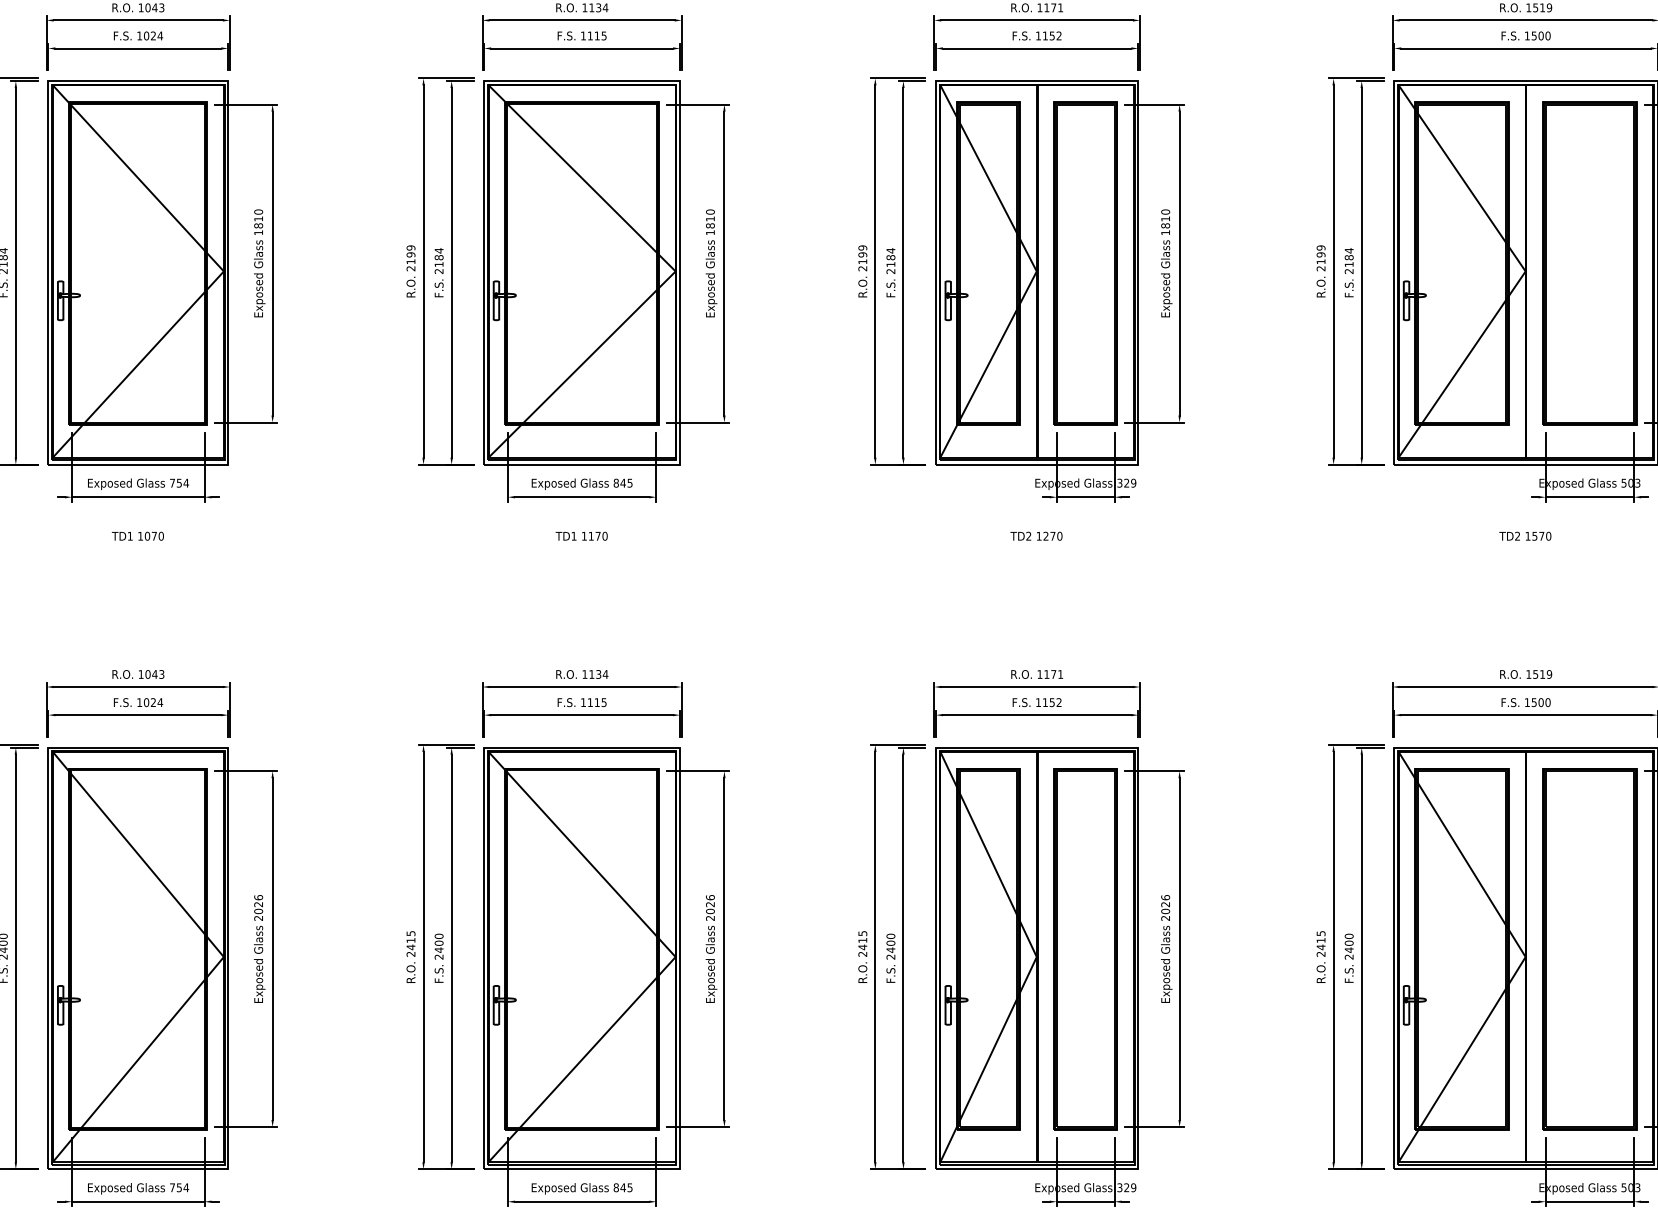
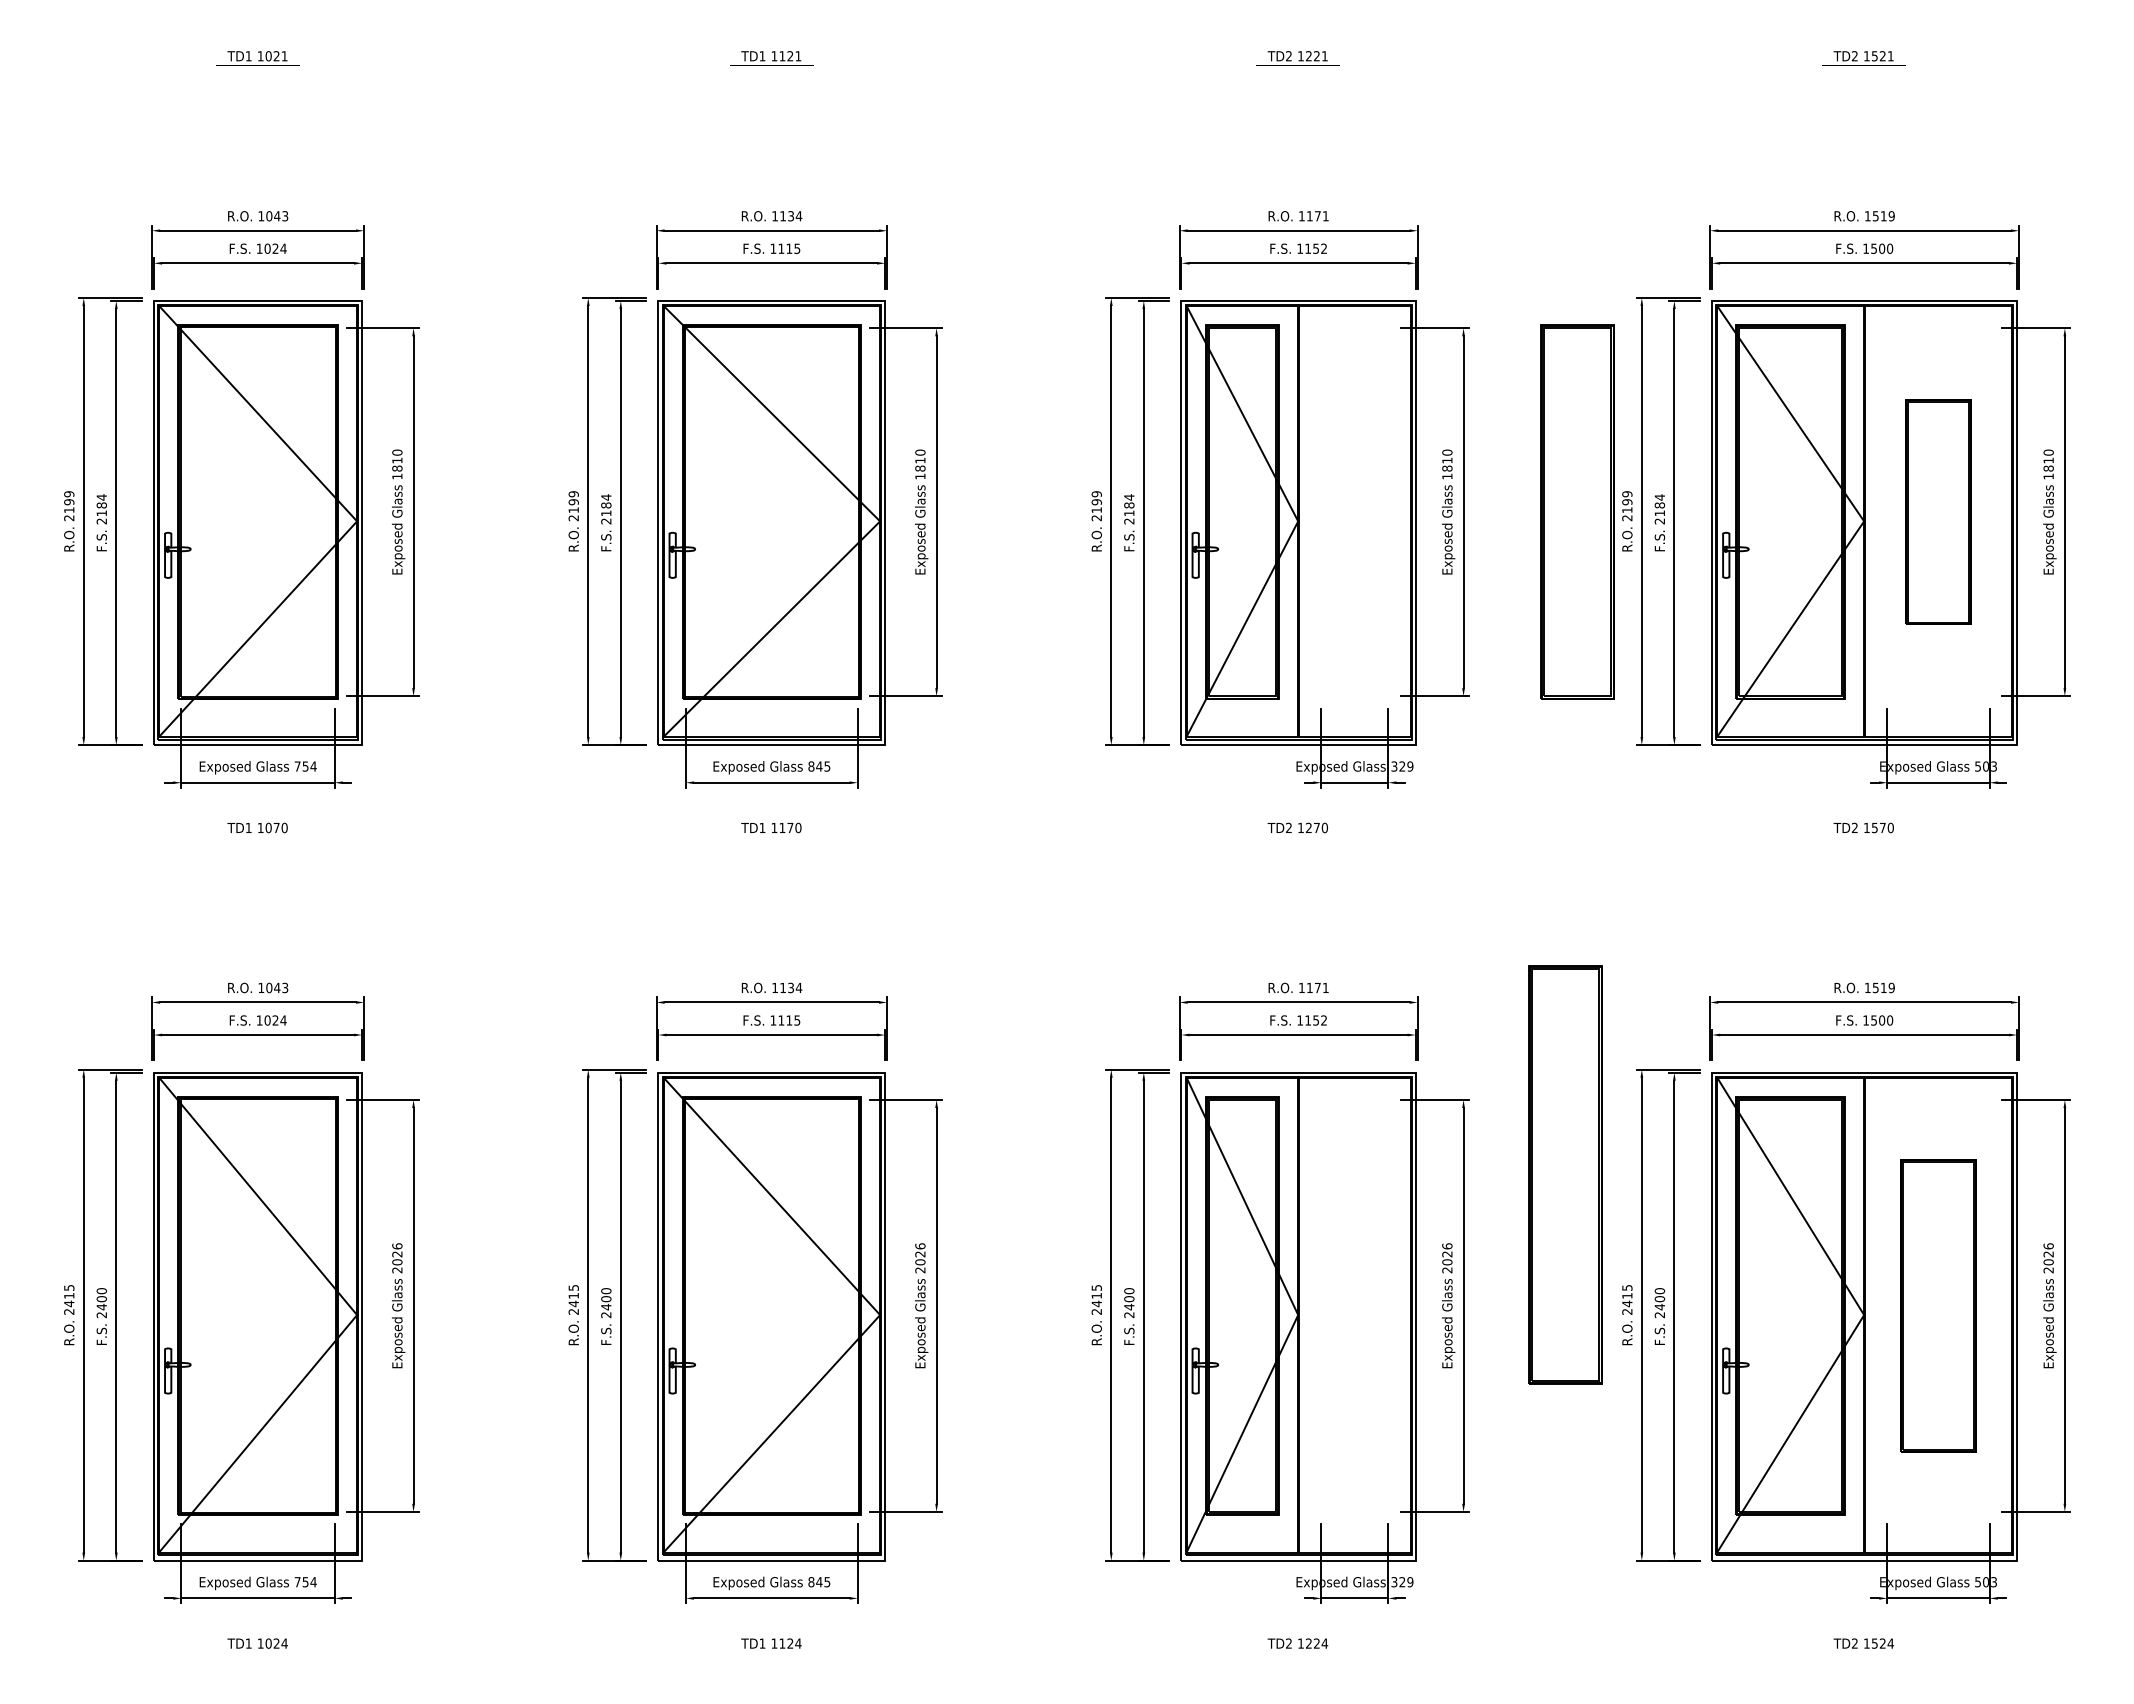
part: (1085, 262) -> (1577, 511), moved
part: (1589, 262) -> (1938, 511), size x0.6
part: (1085, 948) -> (1565, 1174), moved
part: (1589, 948) -> (1938, 1305), size x0.7

